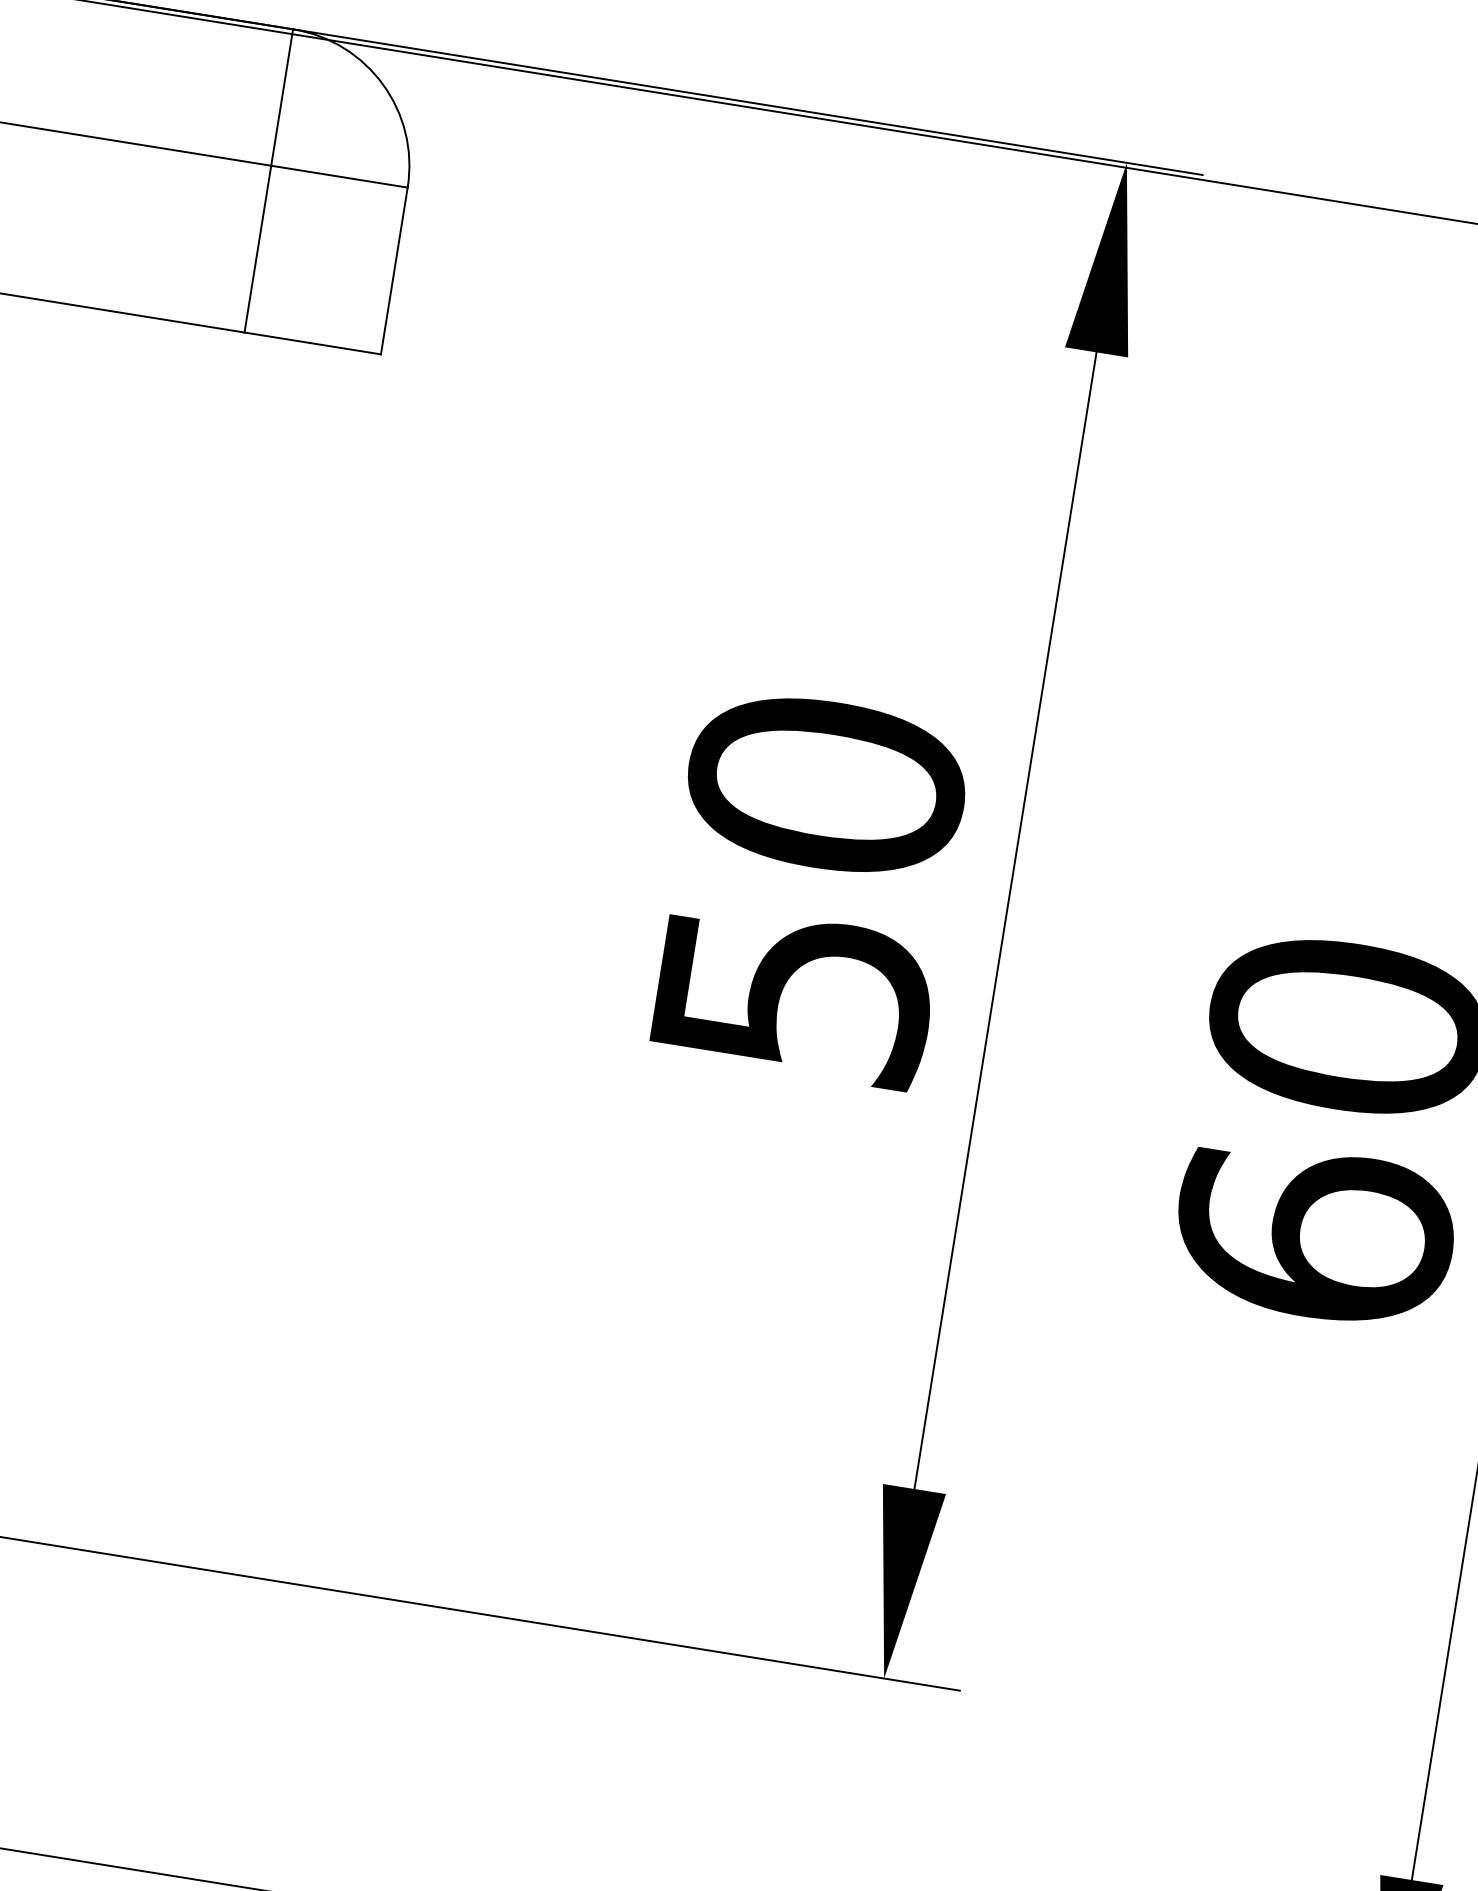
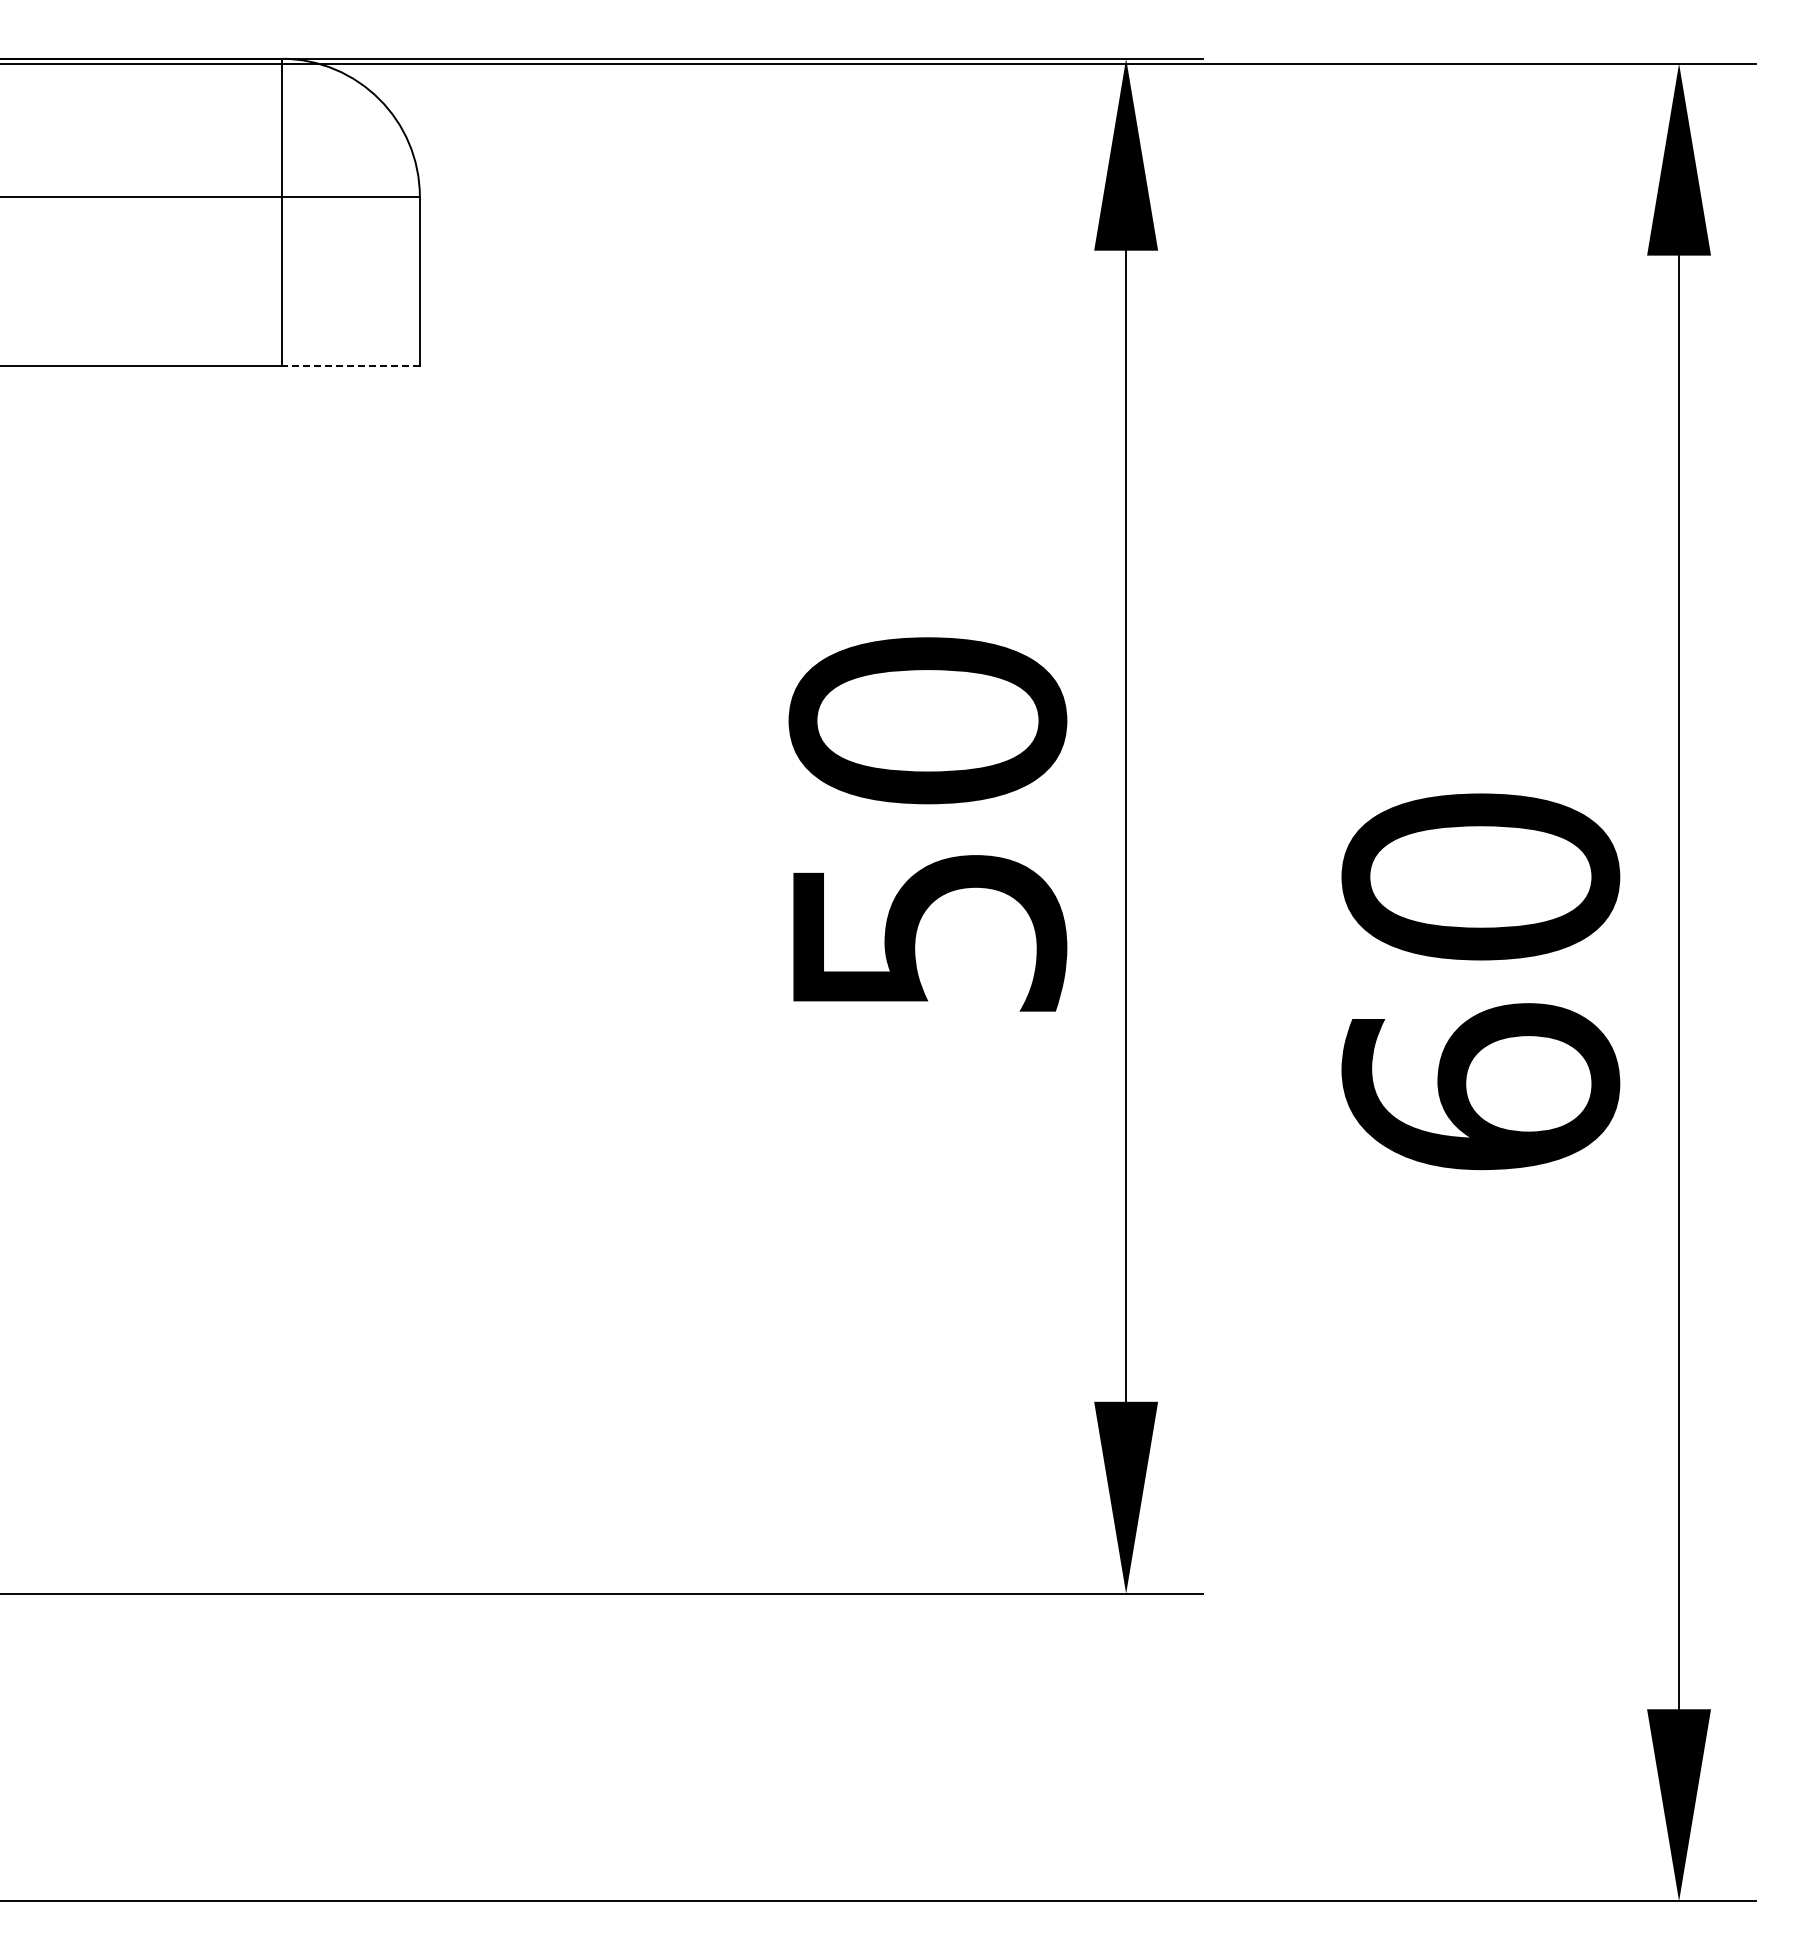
line: (312, 343) -> (350, 365), solid -> dashed

